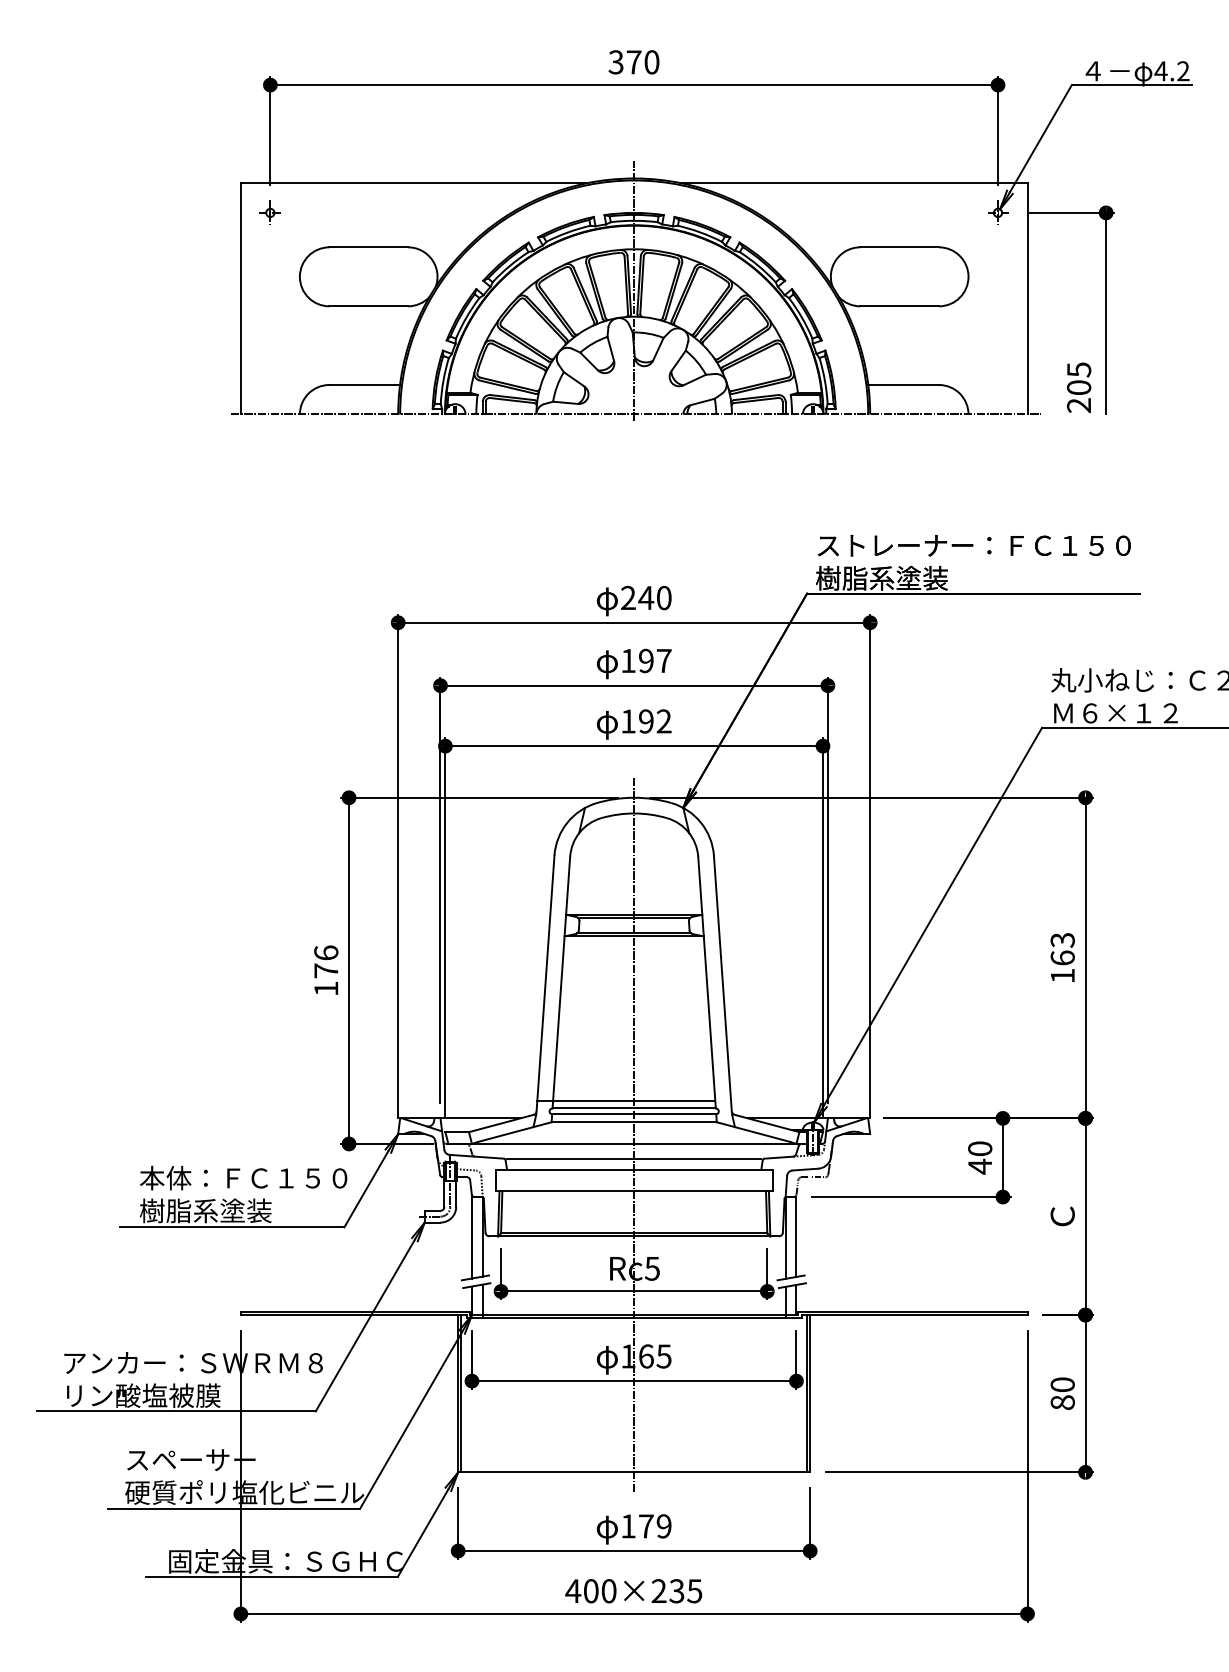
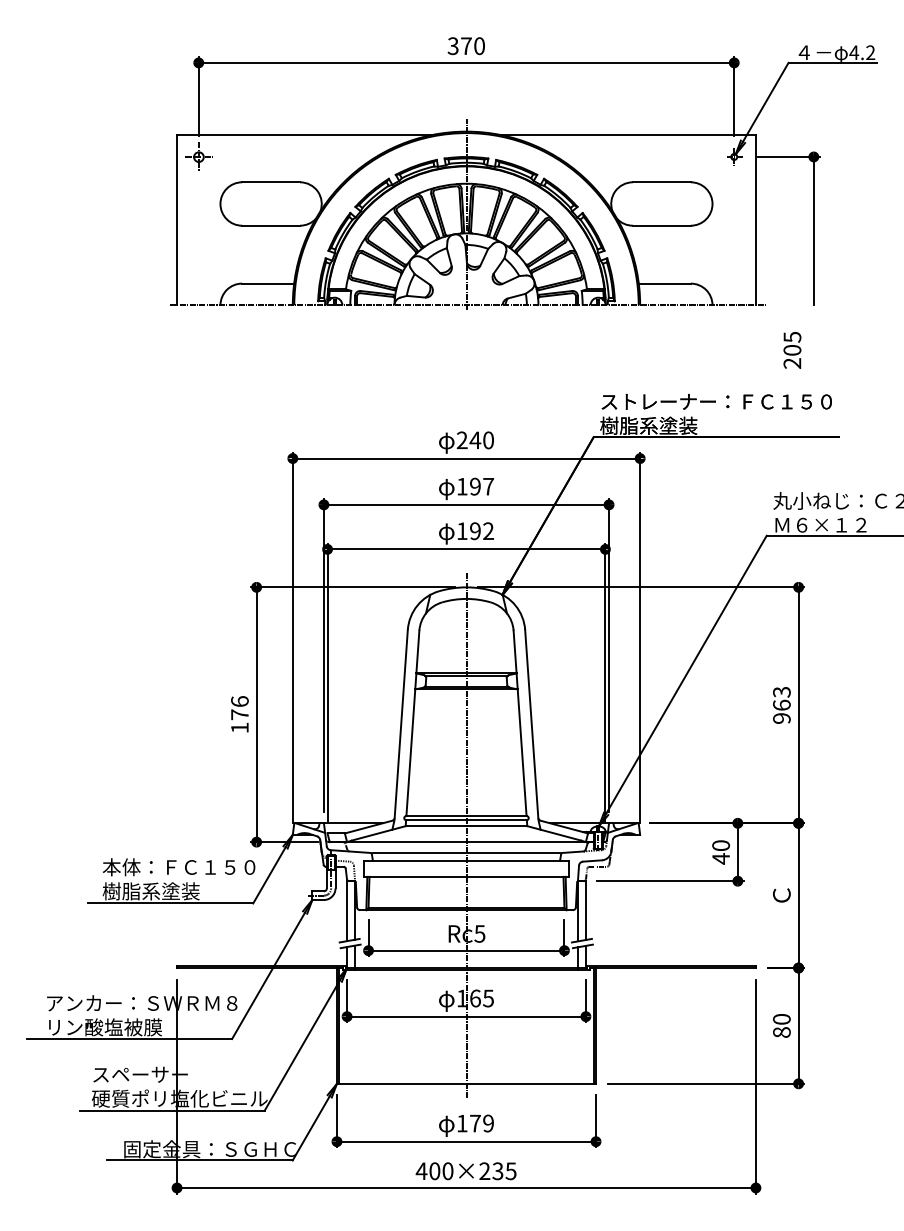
part: (269, 212) -> (198, 156), size x1.6
text: (1079, 387) -> (792, 350), moved
text: (1062, 975) -> (781, 718), 163 -> 963
line: (626, 1100) -> (460, 810), removed

